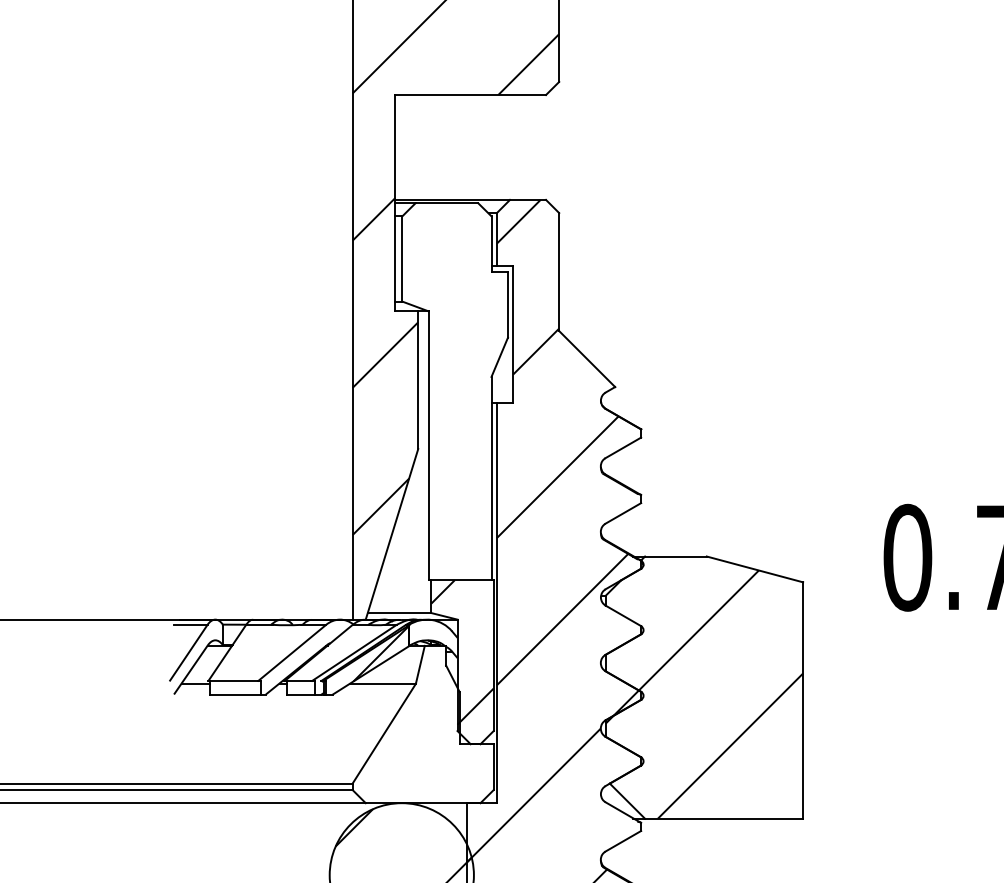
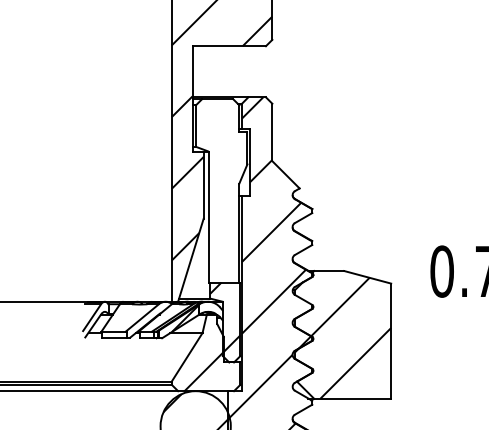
hatch: (417, 762) -> (203, 371), added

